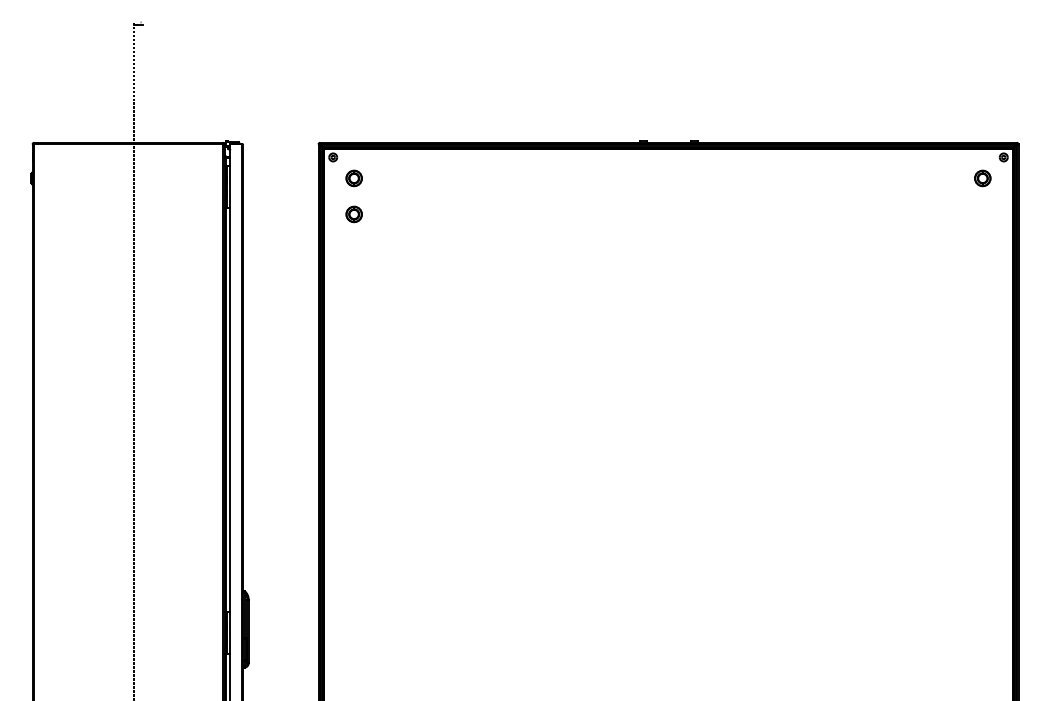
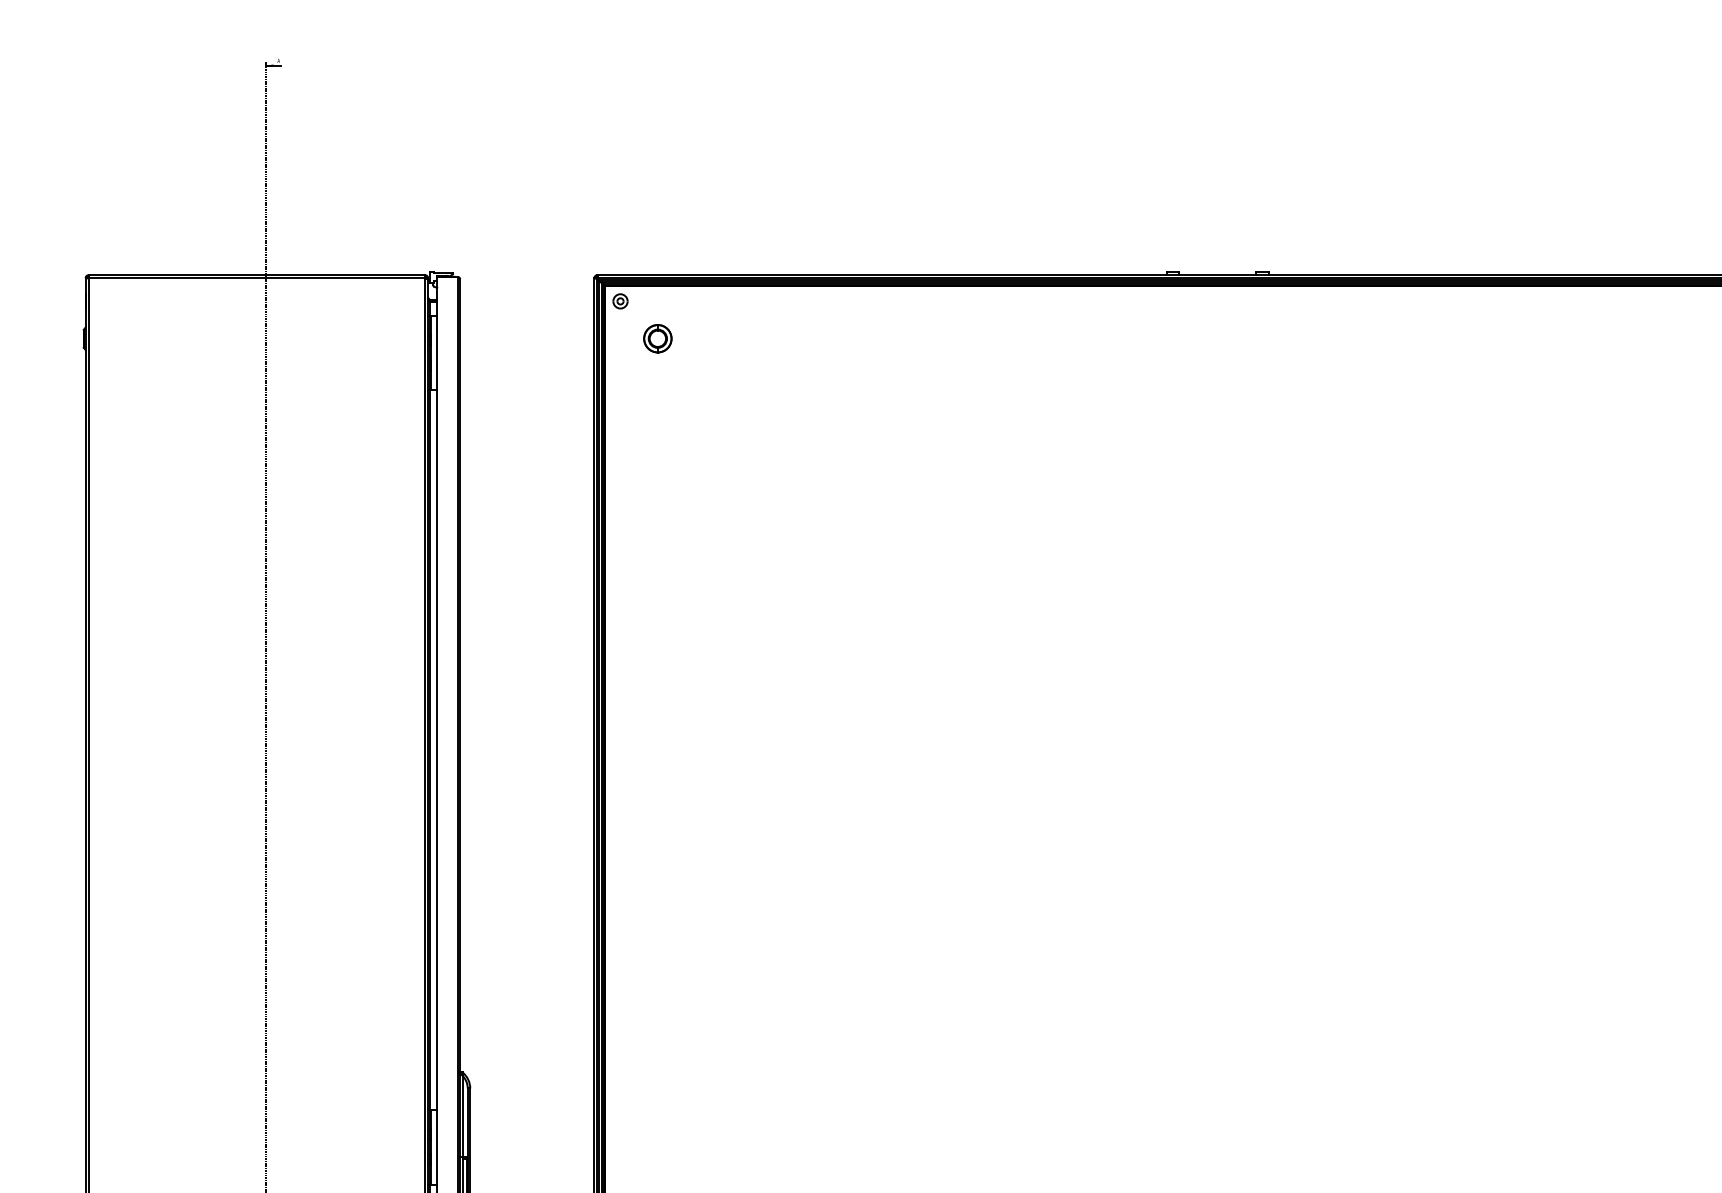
part: (353, 214) -> (656, 402), removed

